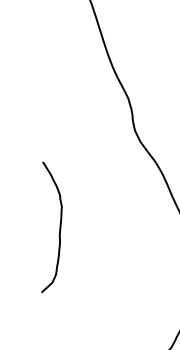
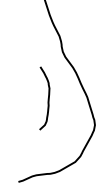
curve: (57, 227) -> (47, 98), moved

